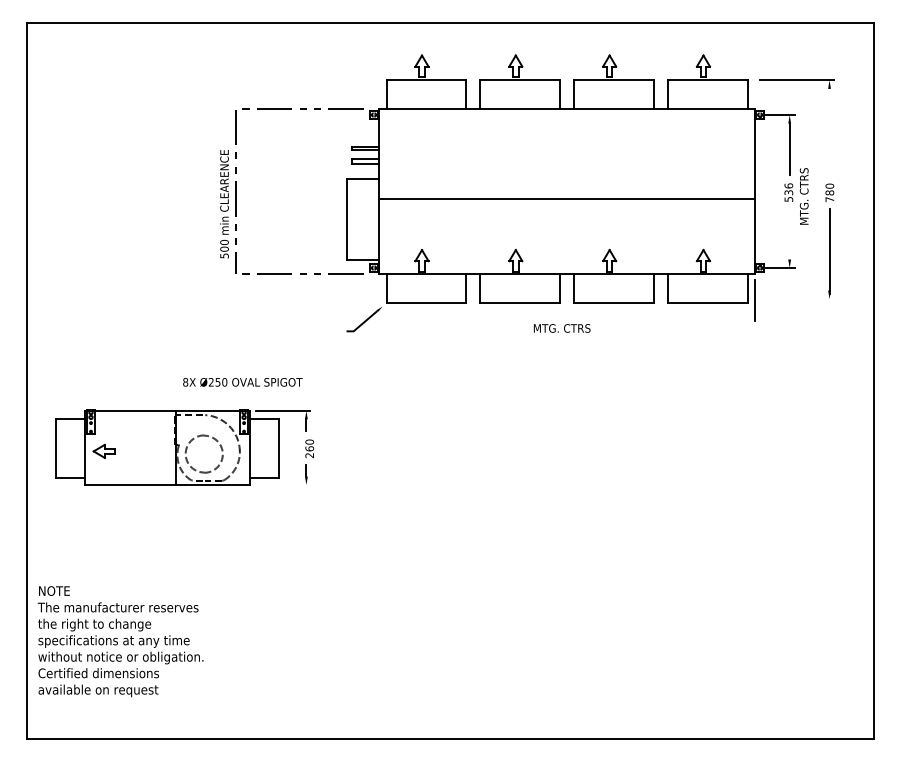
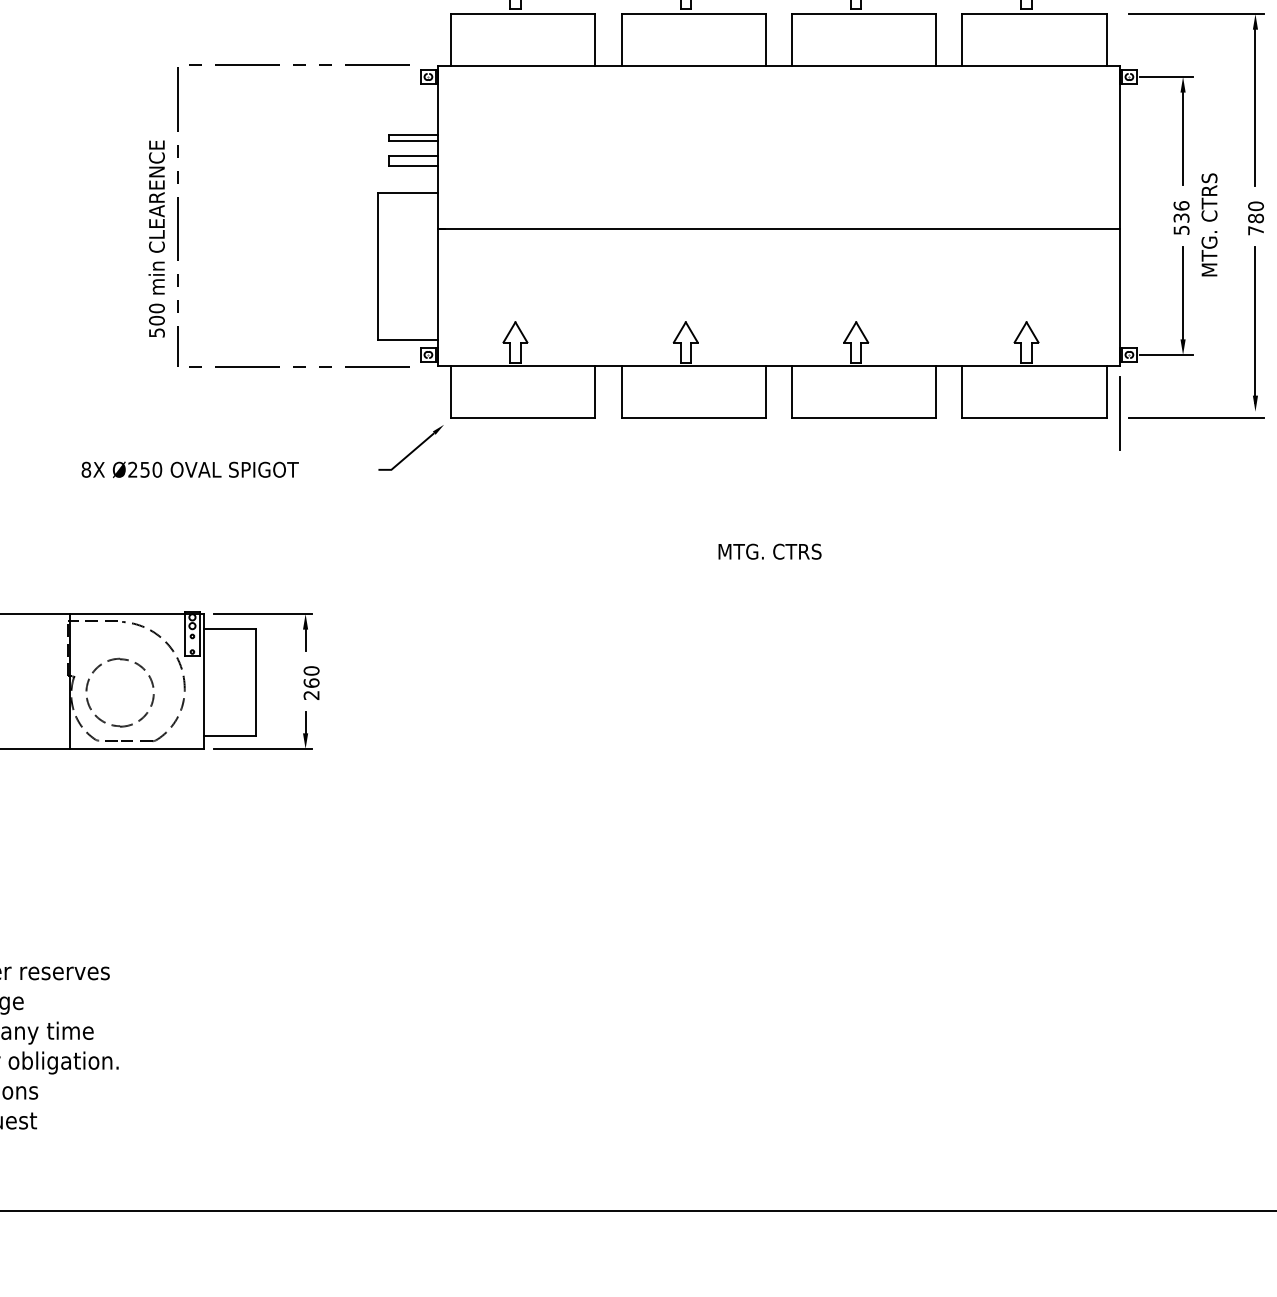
line: (829, 132) -> (1255, 108), added
line: (789, 233) -> (1182, 292), added
line: (797, 302) -> (1197, 417), added
text: (561, 328) -> (768, 551), moved
text: (242, 382) -> (189, 470), moved
line: (283, 485) -> (263, 749), added

